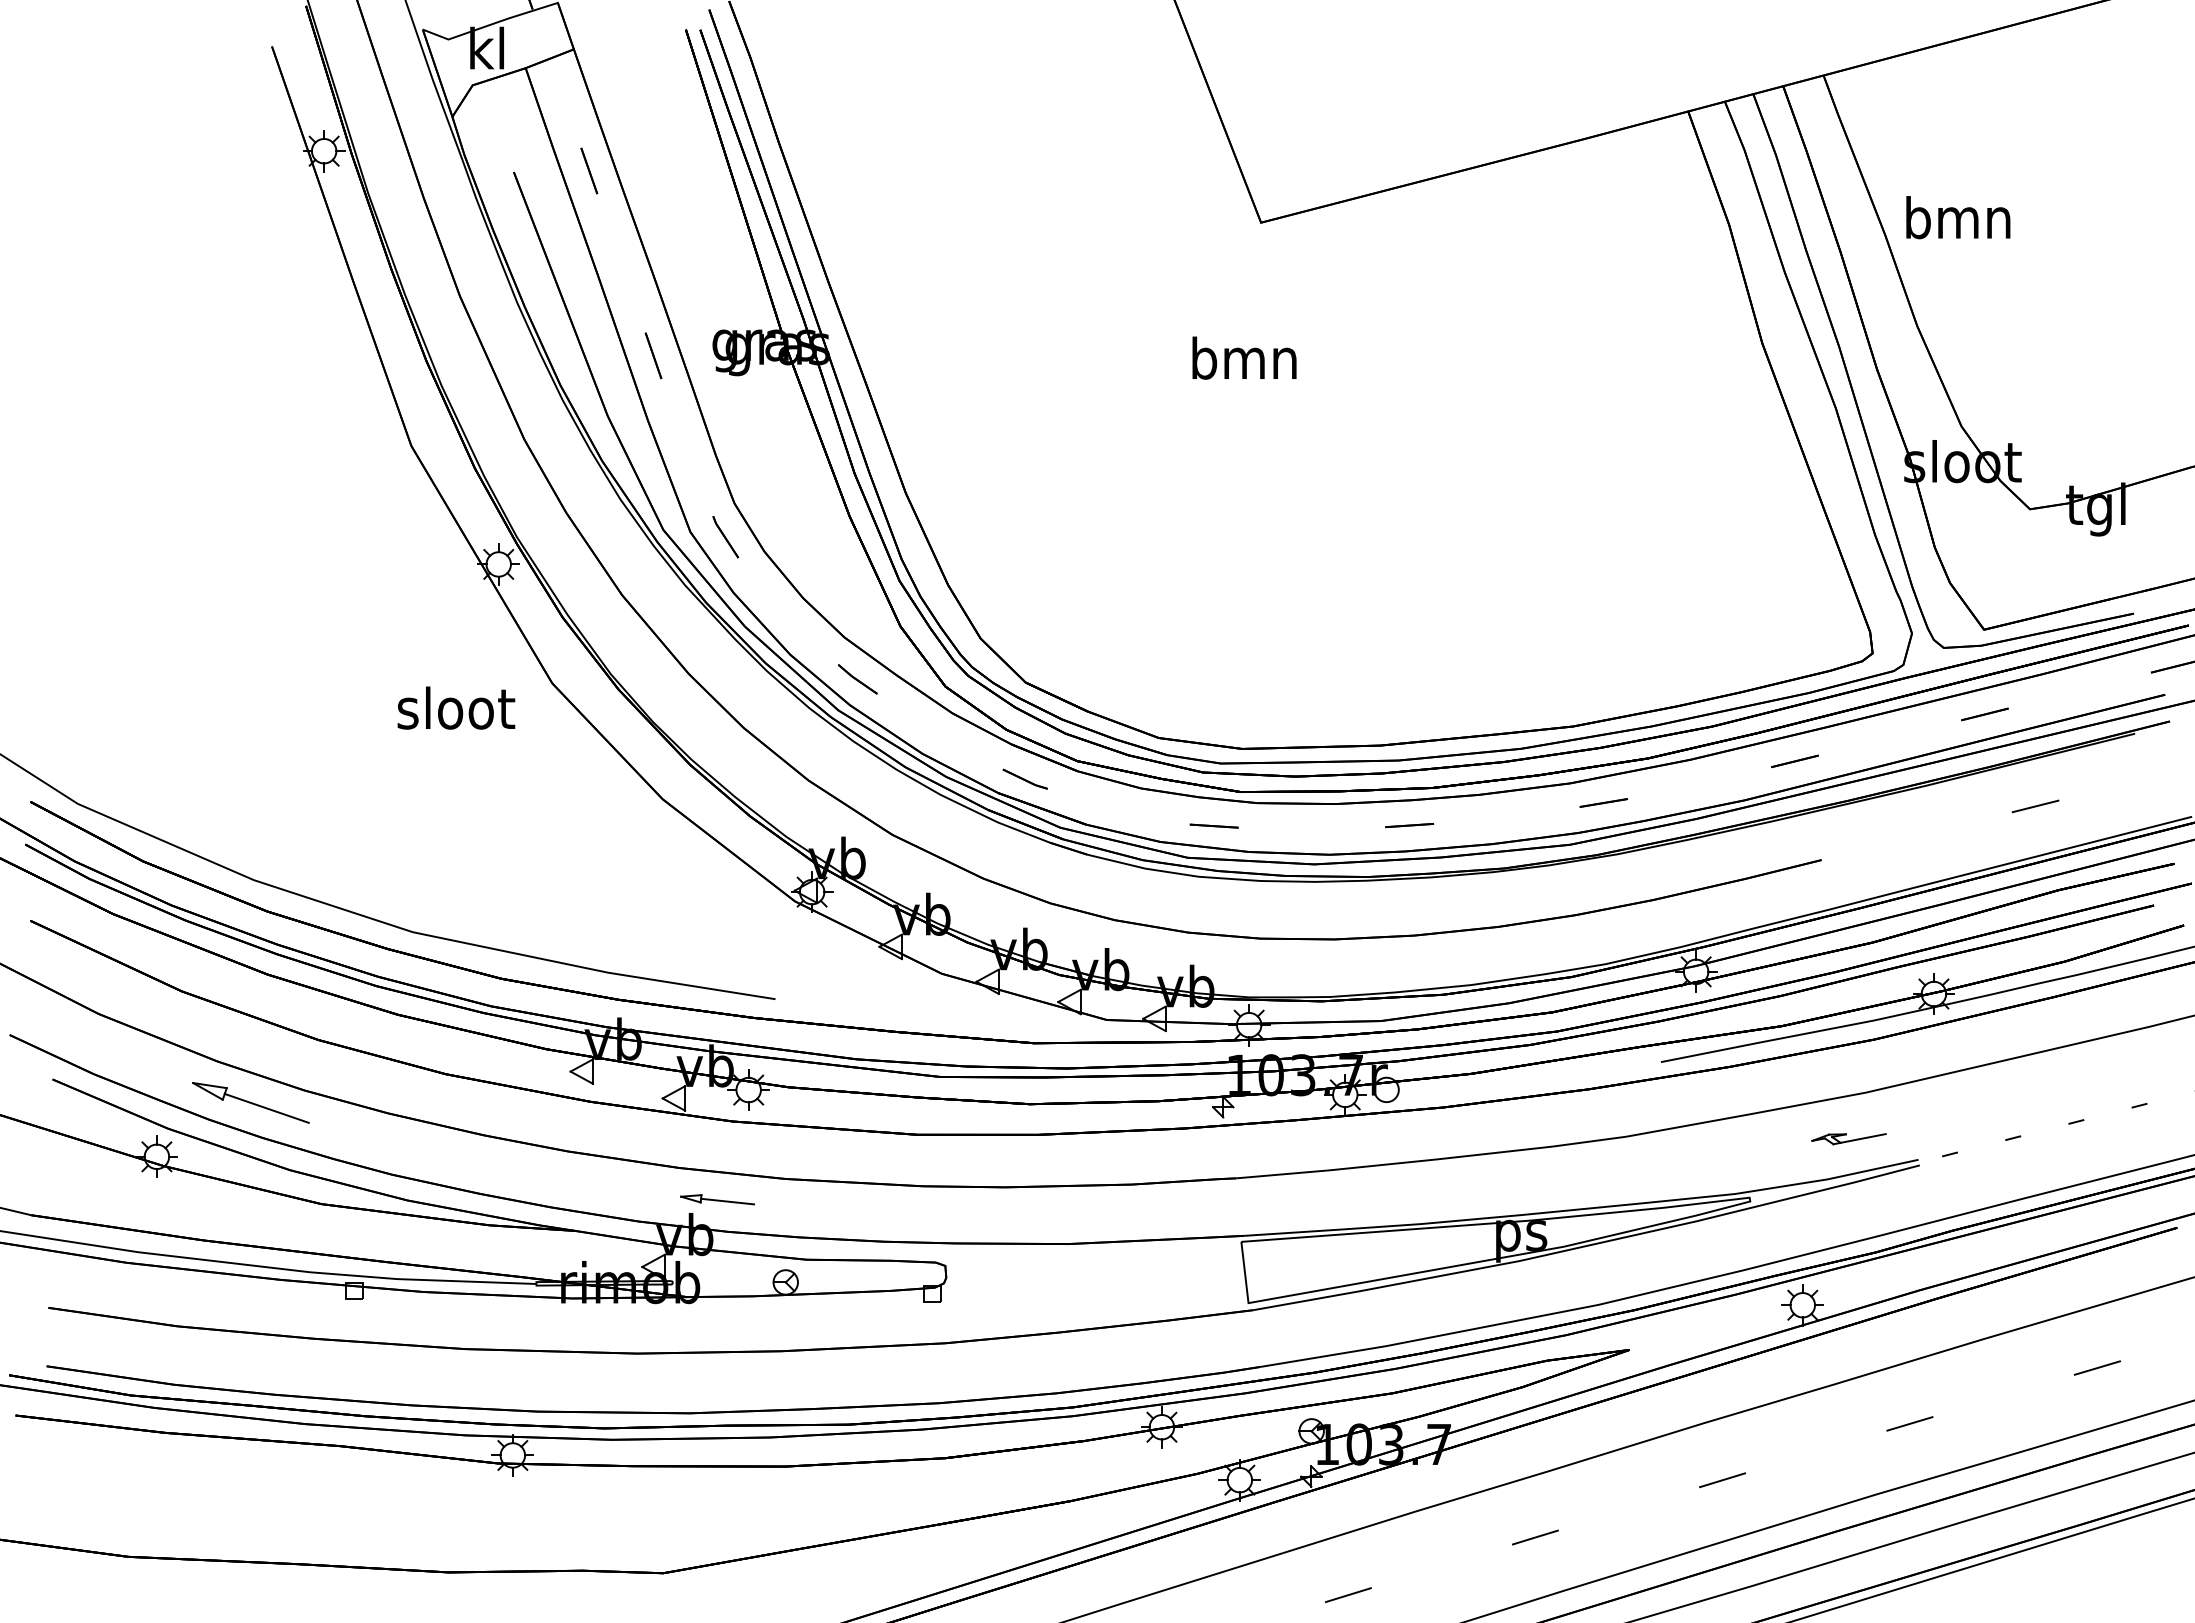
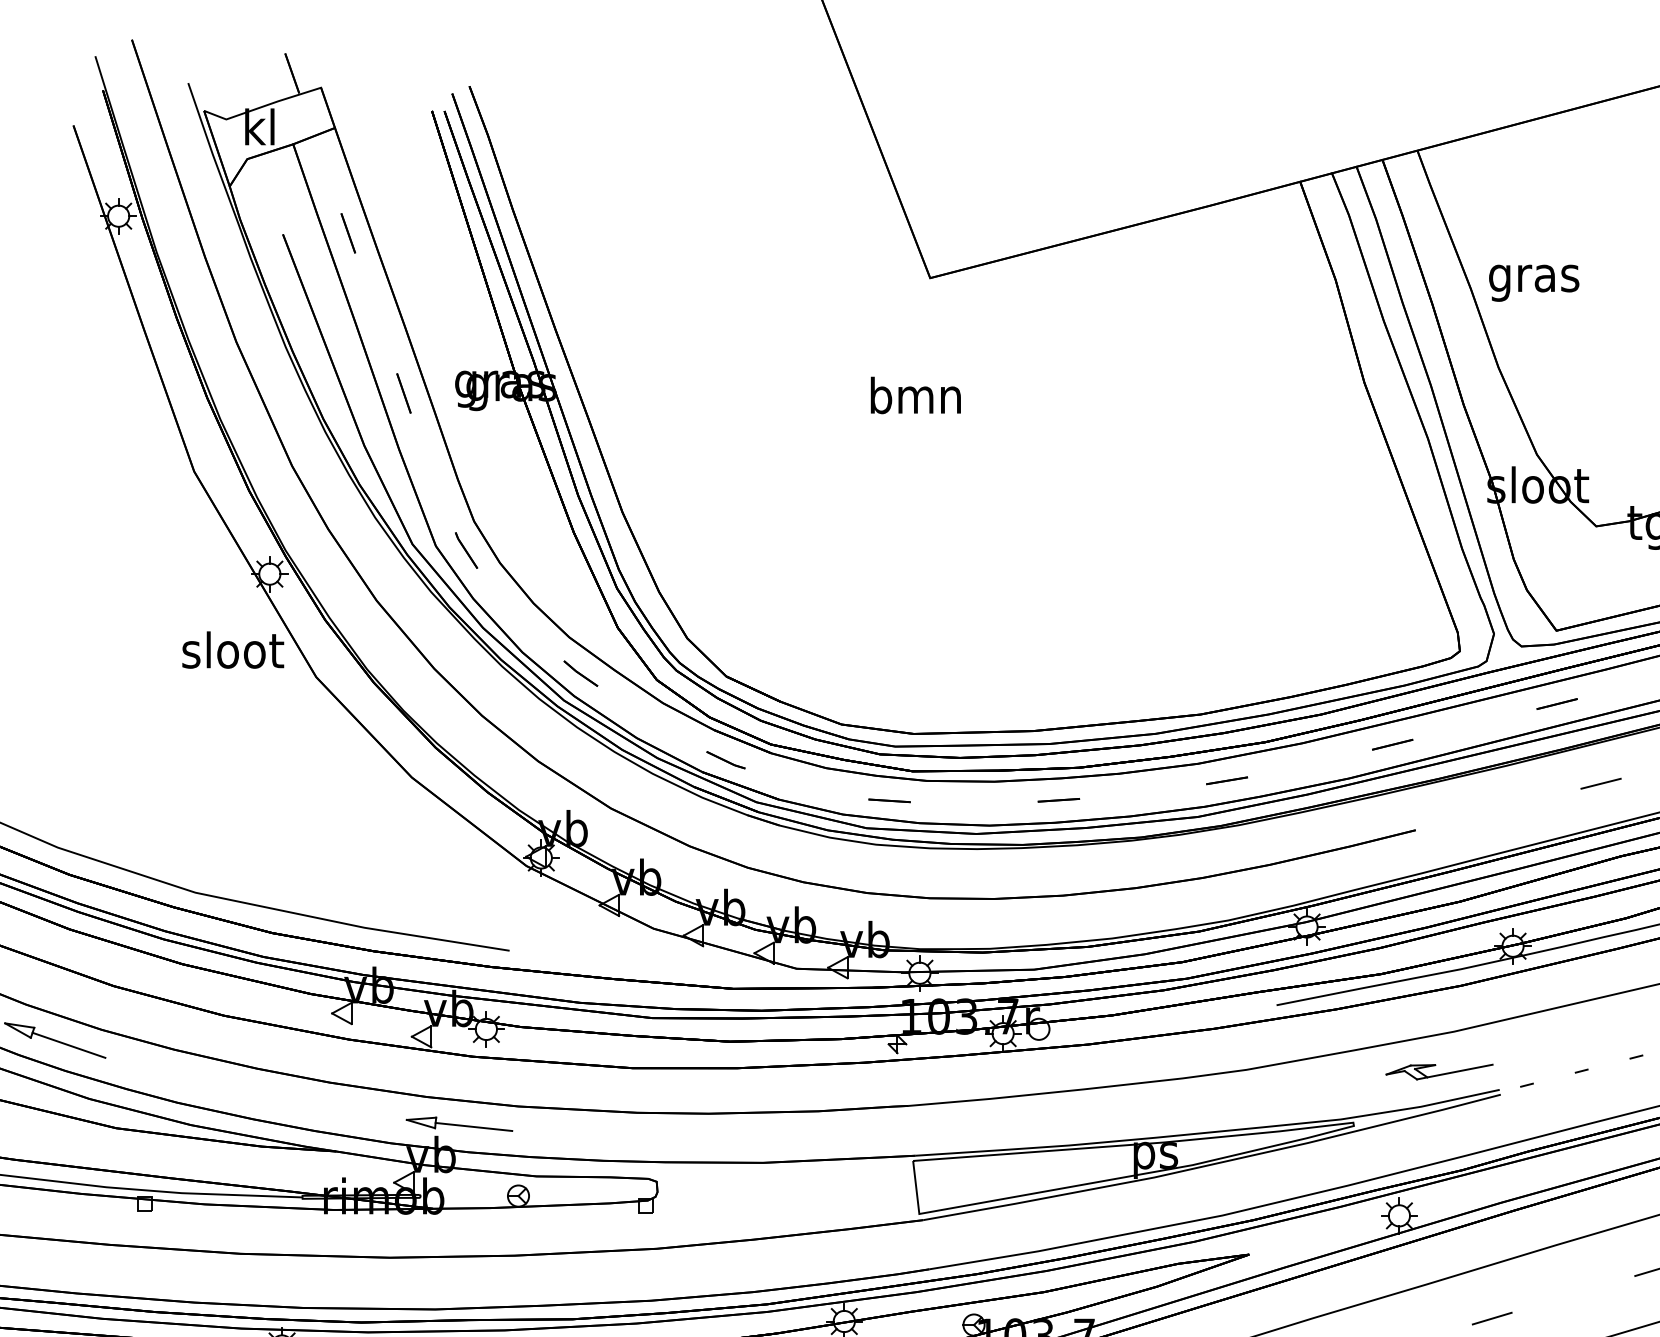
text: (1958, 223) -> (1534, 278), bmn -> gras
text: (456, 707) -> (233, 649), moved
part: (1848, 1138) -> (1439, 1071), size x1.67
part: (717, 1199) -> (459, 1124), size x1.67

